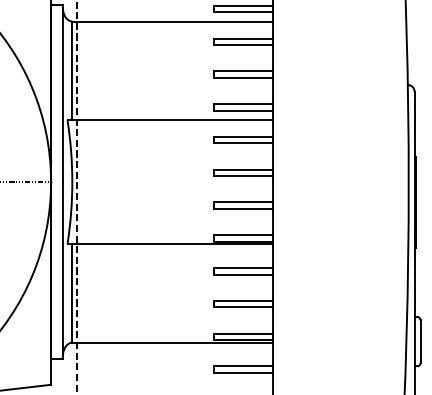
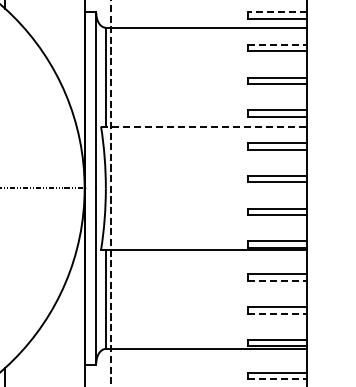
line: (243, 5) -> (277, 11), solid -> dashed
line: (244, 38) -> (278, 44), solid -> dashed
line: (170, 120) -> (204, 126), solid -> dashed
line: (244, 274) -> (278, 280), solid -> dashed
line: (244, 307) -> (278, 313), solid -> dashed
line: (244, 372) -> (278, 378), solid -> dashed

